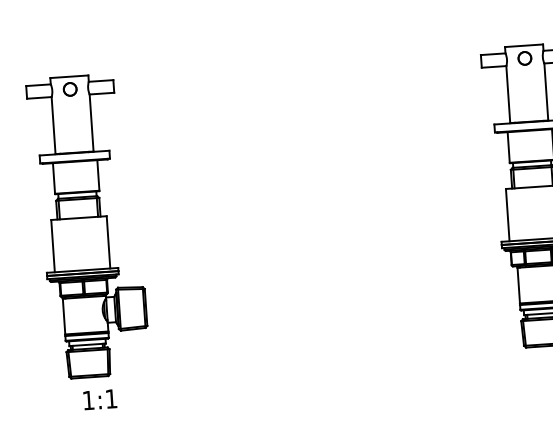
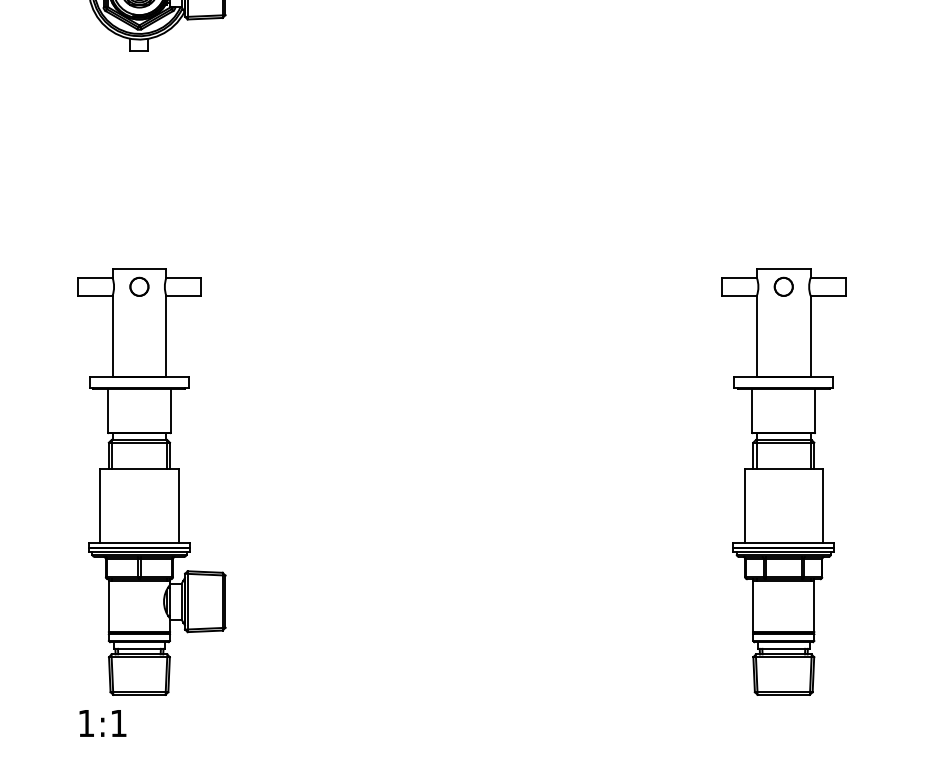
text: (99, 399) -> (102, 723), moved

